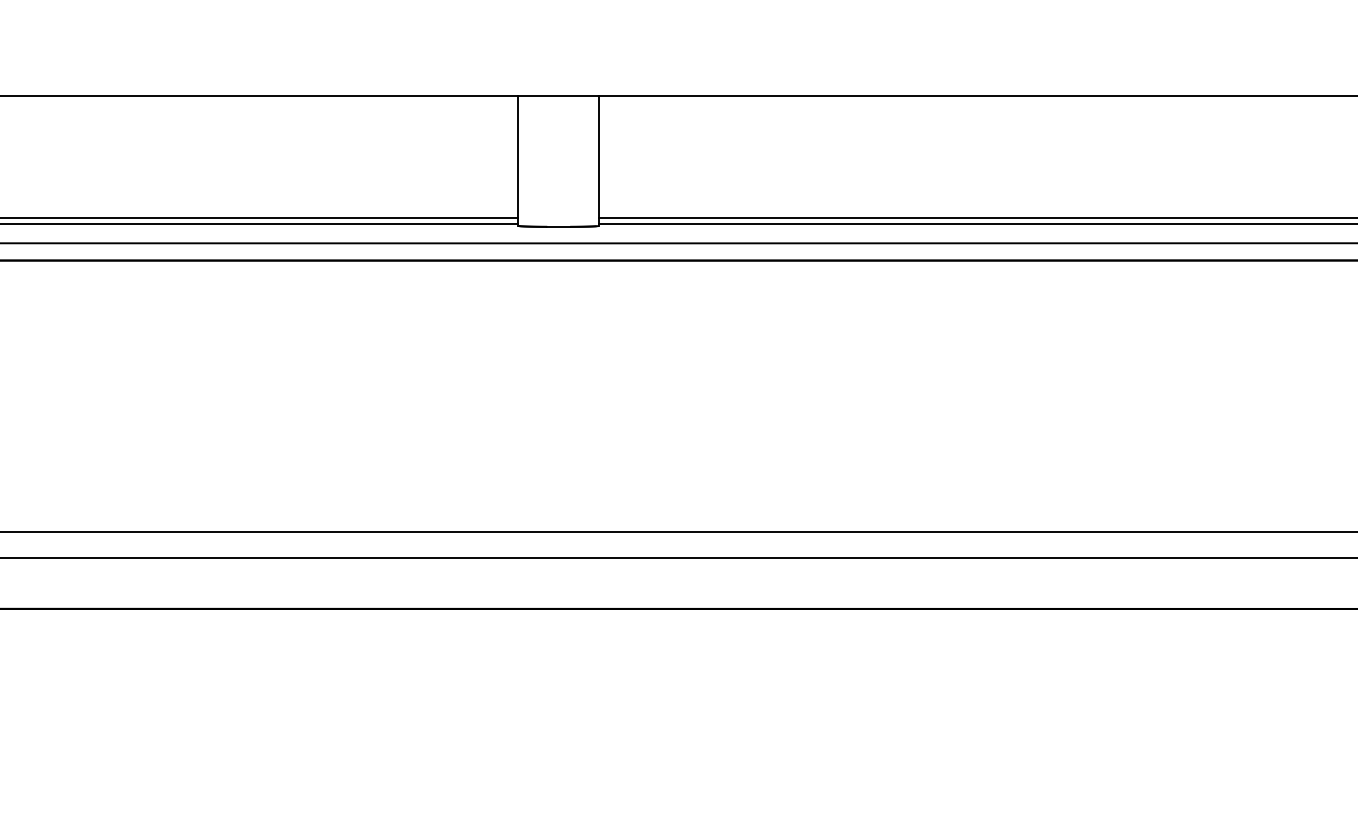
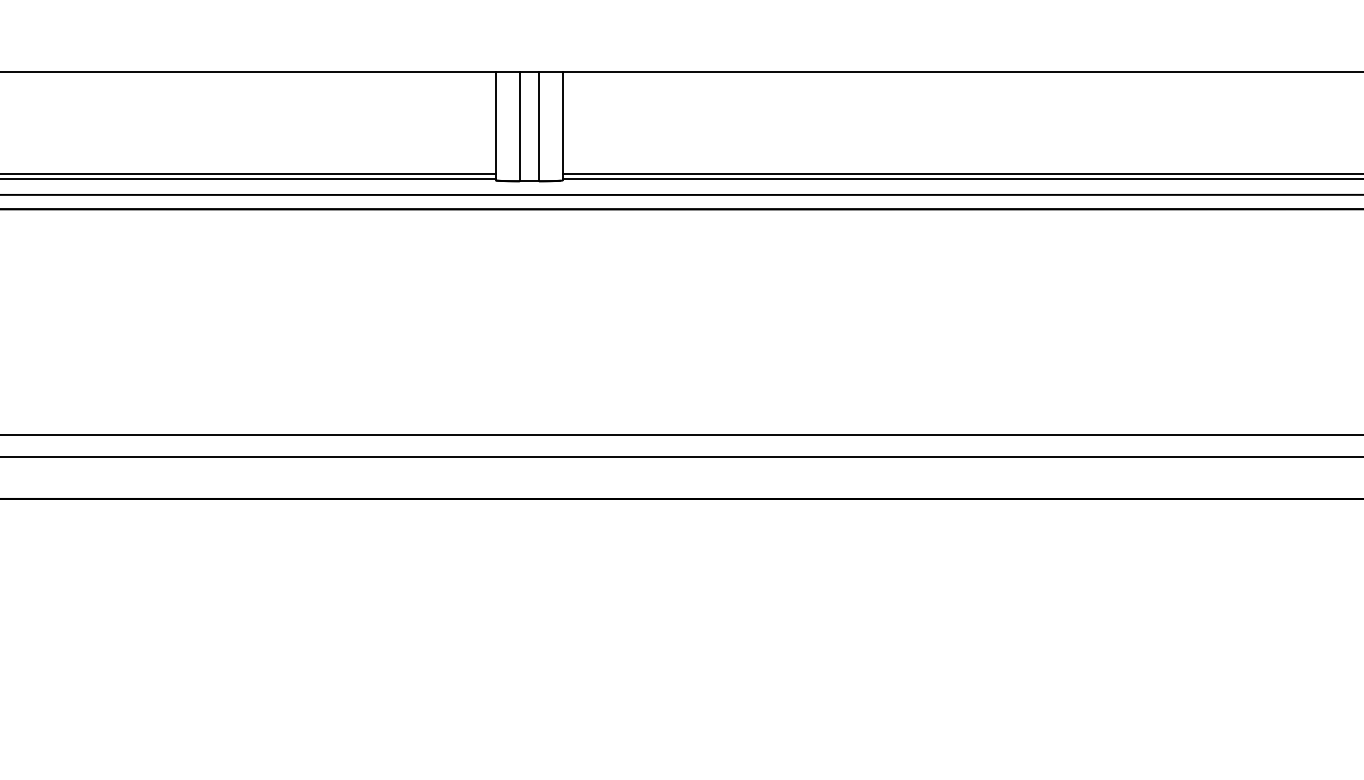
line: (546, 161) -> (519, 126), added
line: (569, 161) -> (538, 126), added

